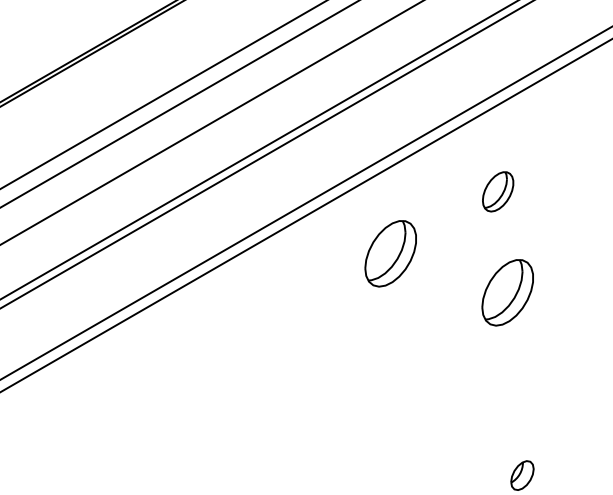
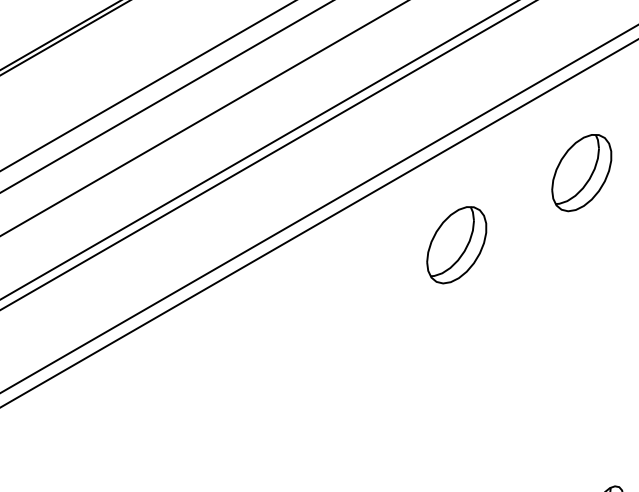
part: (497, 191) -> (580, 172), size x1.67
part: (507, 292) -> (592, 290), removed

